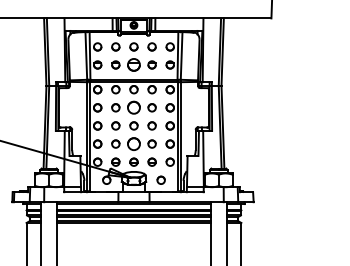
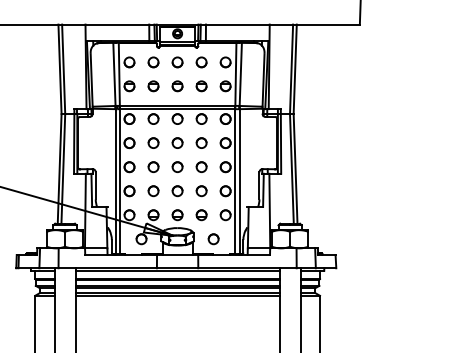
part: (133, 64) -> (176, 85), size x0.62
part: (133, 107) -> (176, 142), size x0.62
part: (133, 143) -> (176, 190), size x0.62

